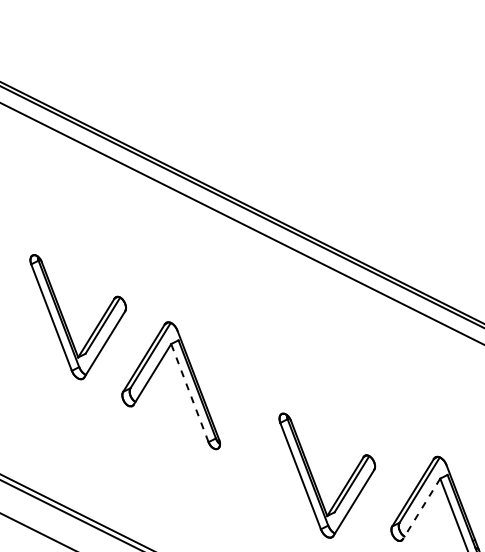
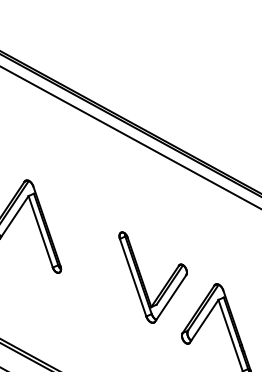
line: (189, 392) -> (40, 231), dashed -> solid
part: (315, 481) -> (143, 282), moved
line: (421, 508) -> (204, 320), dashed -> solid

